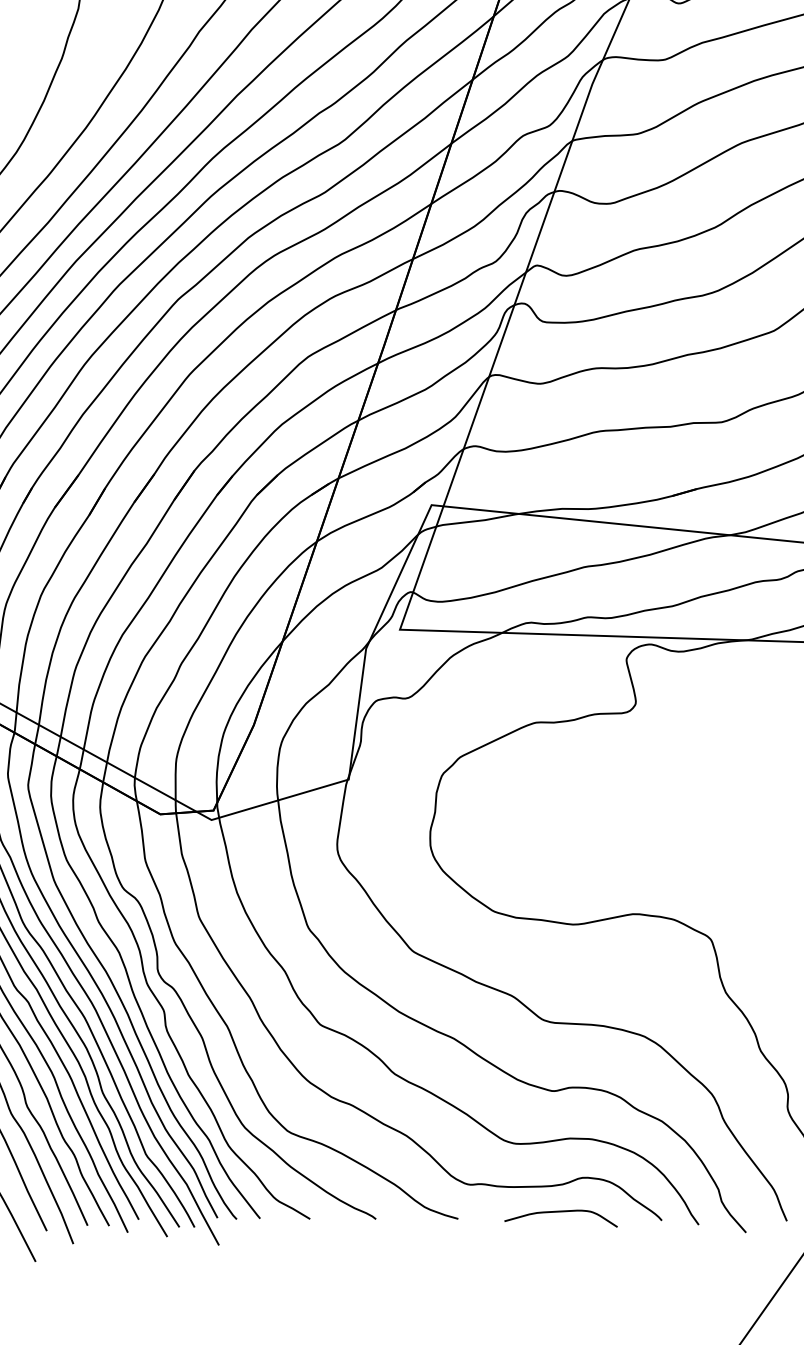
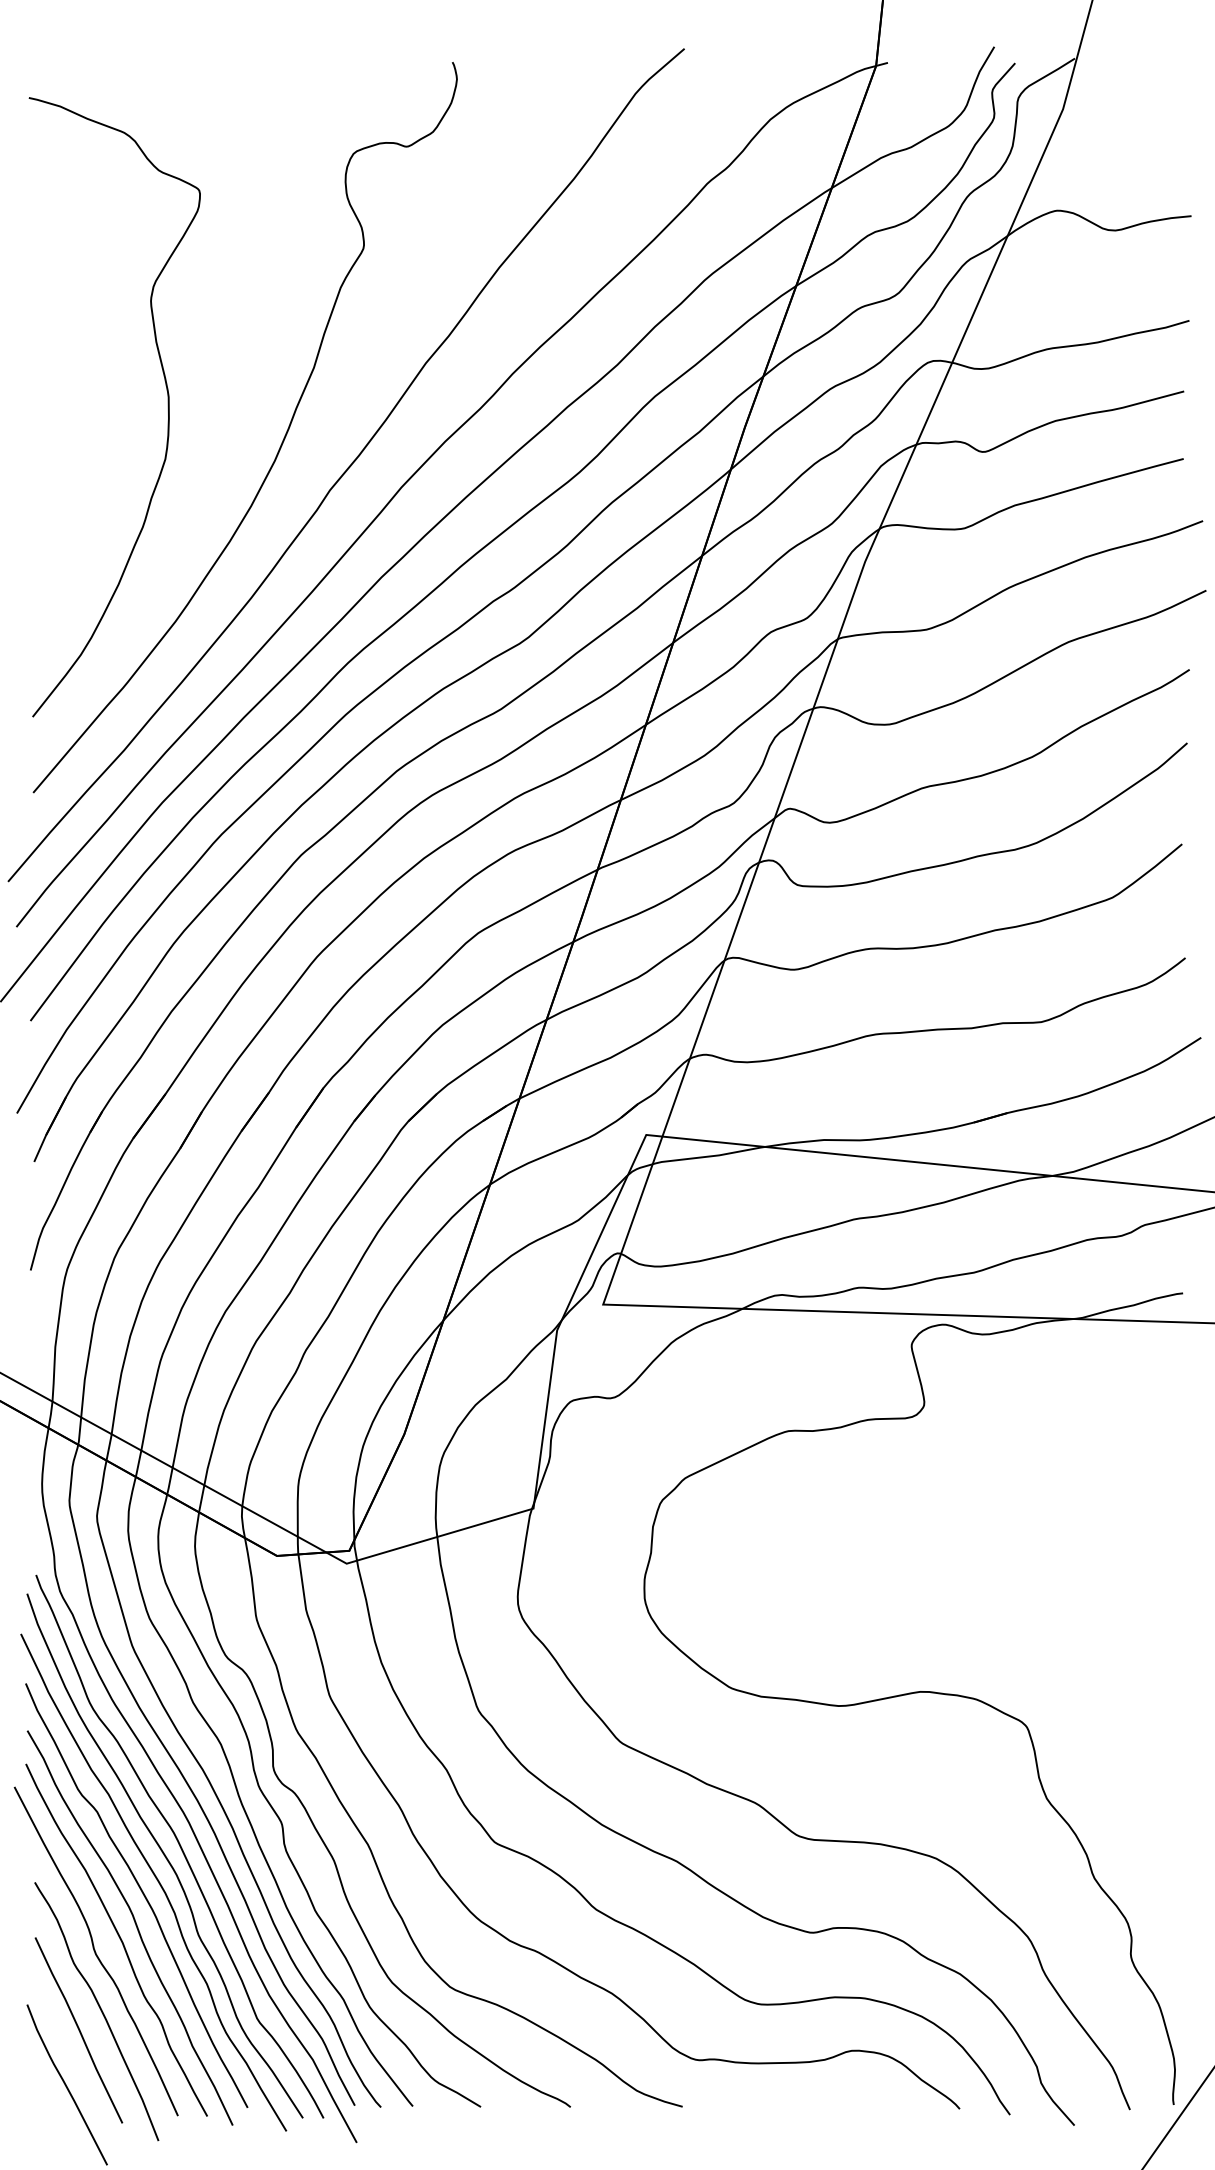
curve: (561, 1212) -> (822, 2097), removed

